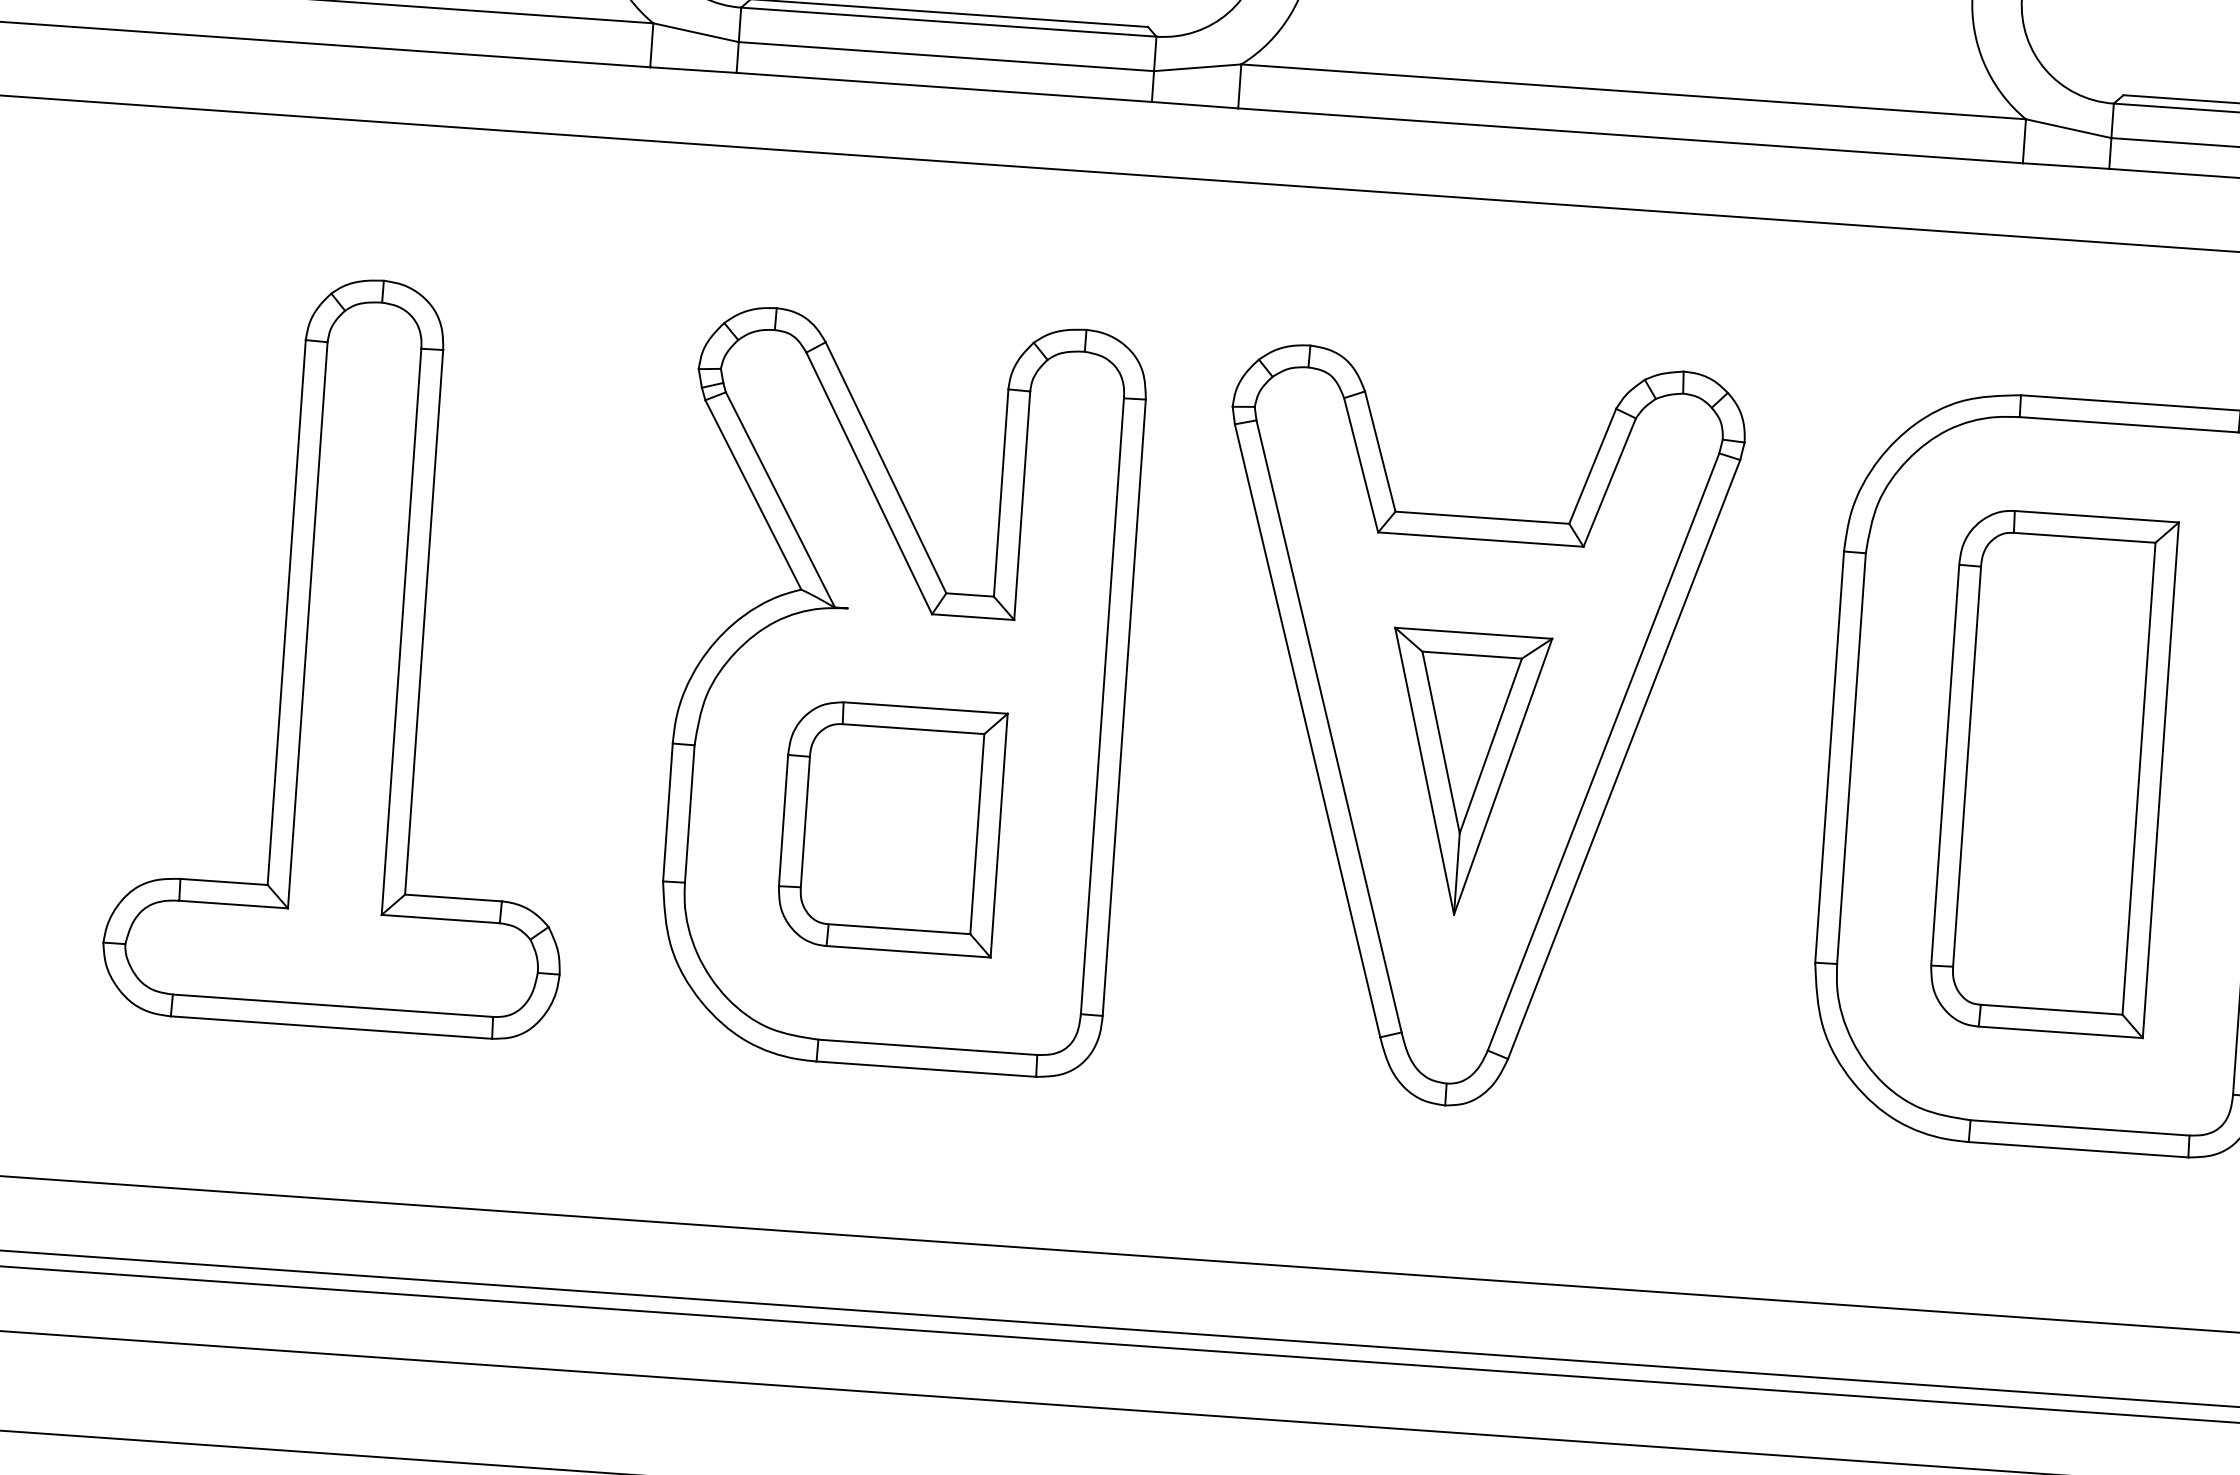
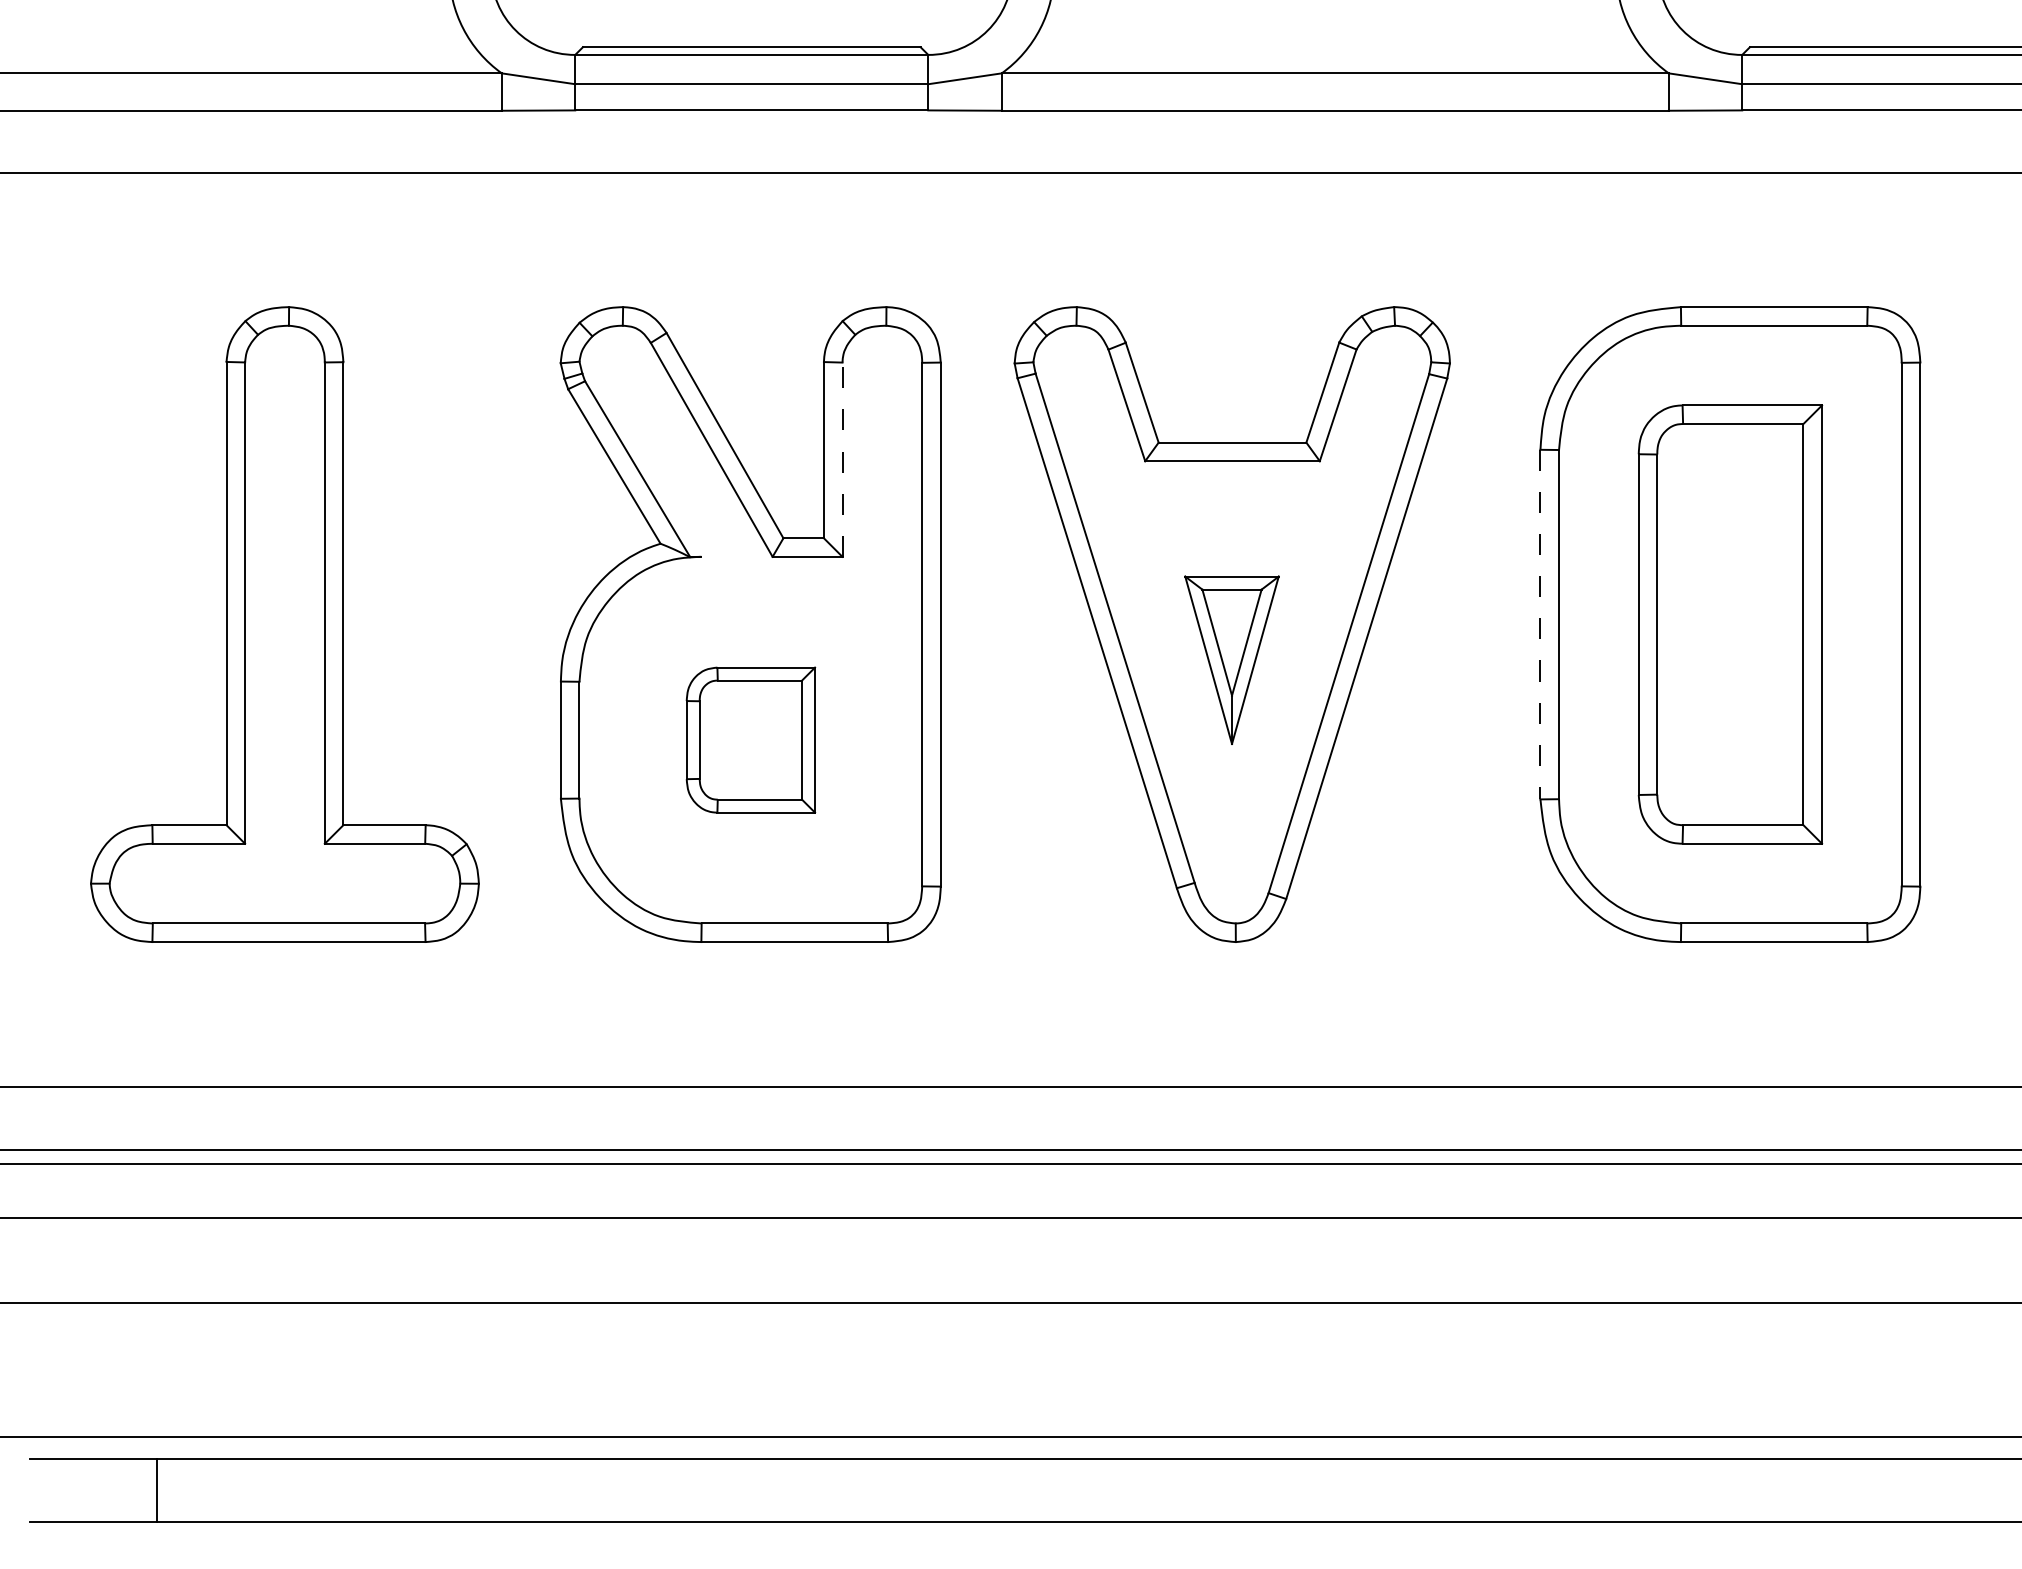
line: (1022, 505) -> (842, 459), solid -> dashed
line: (1829, 756) -> (1540, 624), solid -> dashed
part: (1463, 772) -> (1231, 659), size x0.7
part: (891, 827) -> (750, 739), size x0.7

